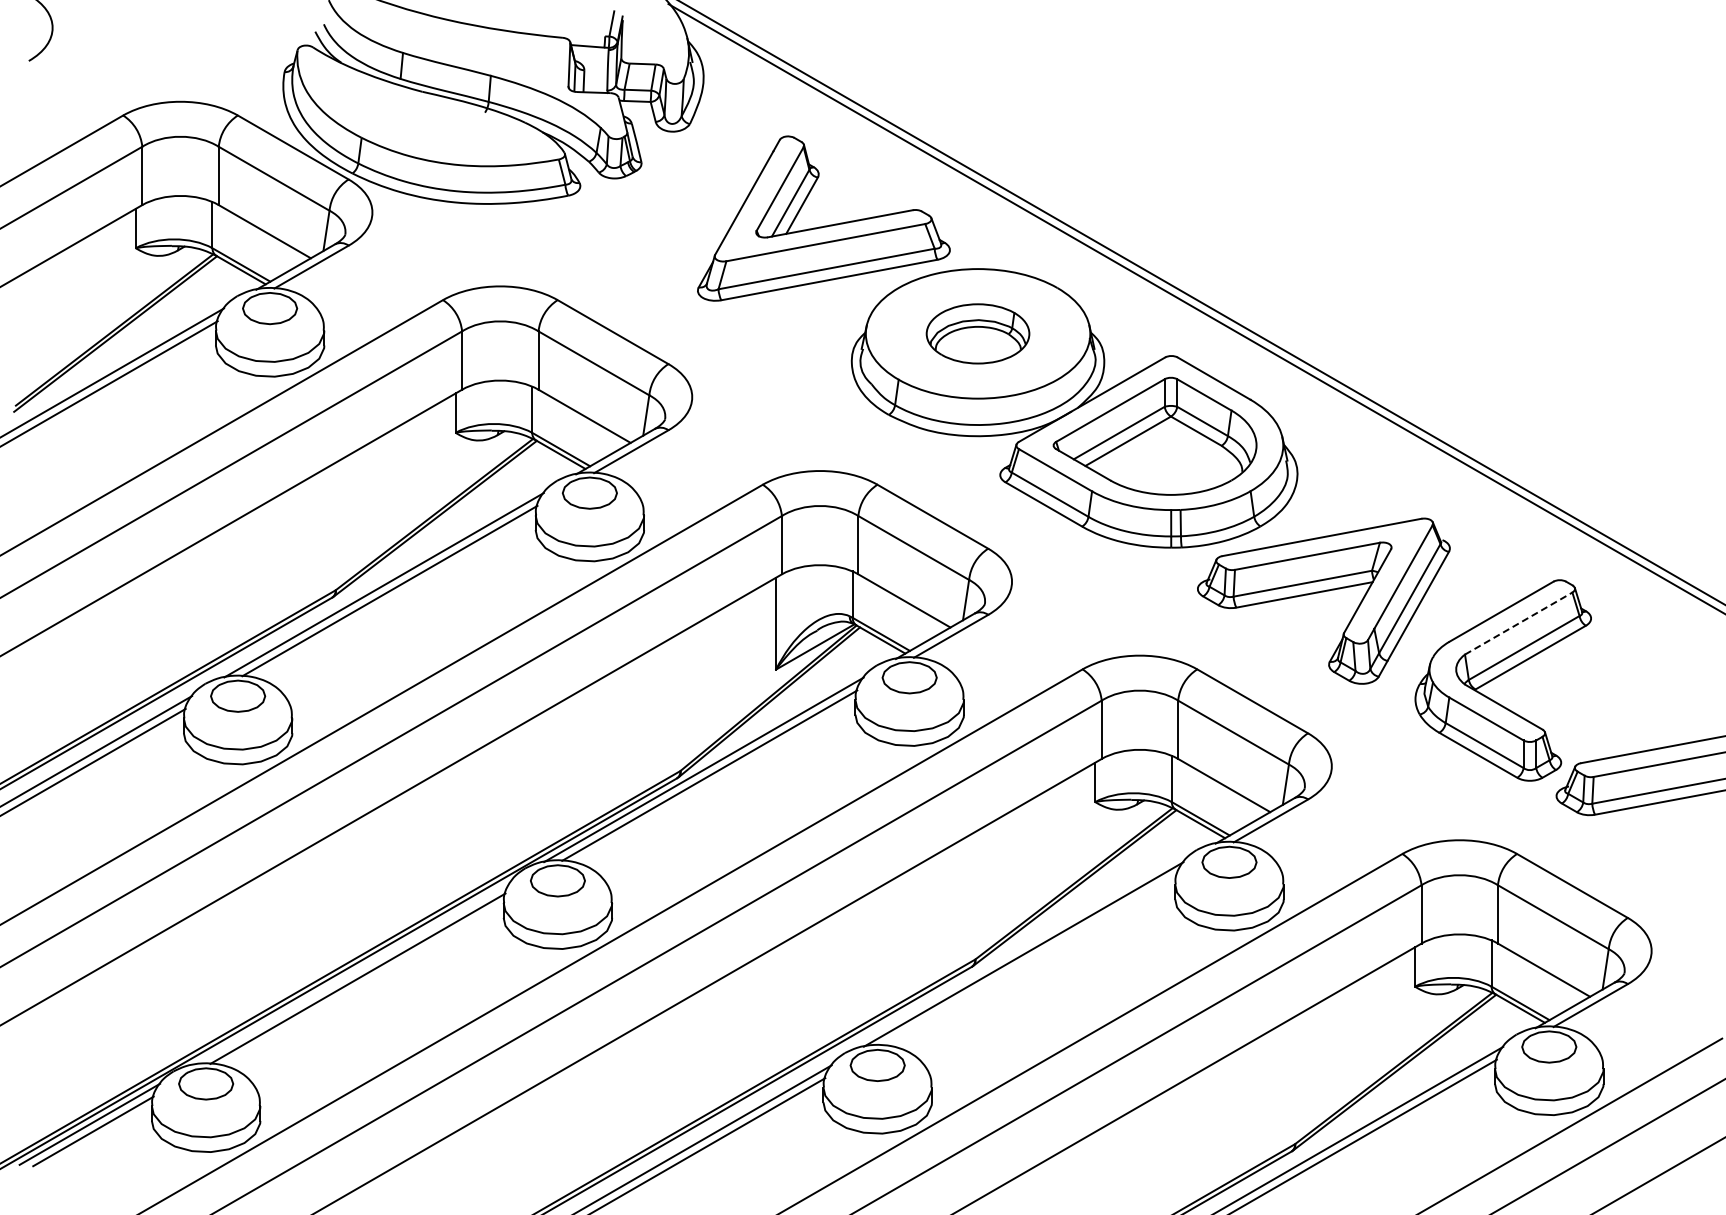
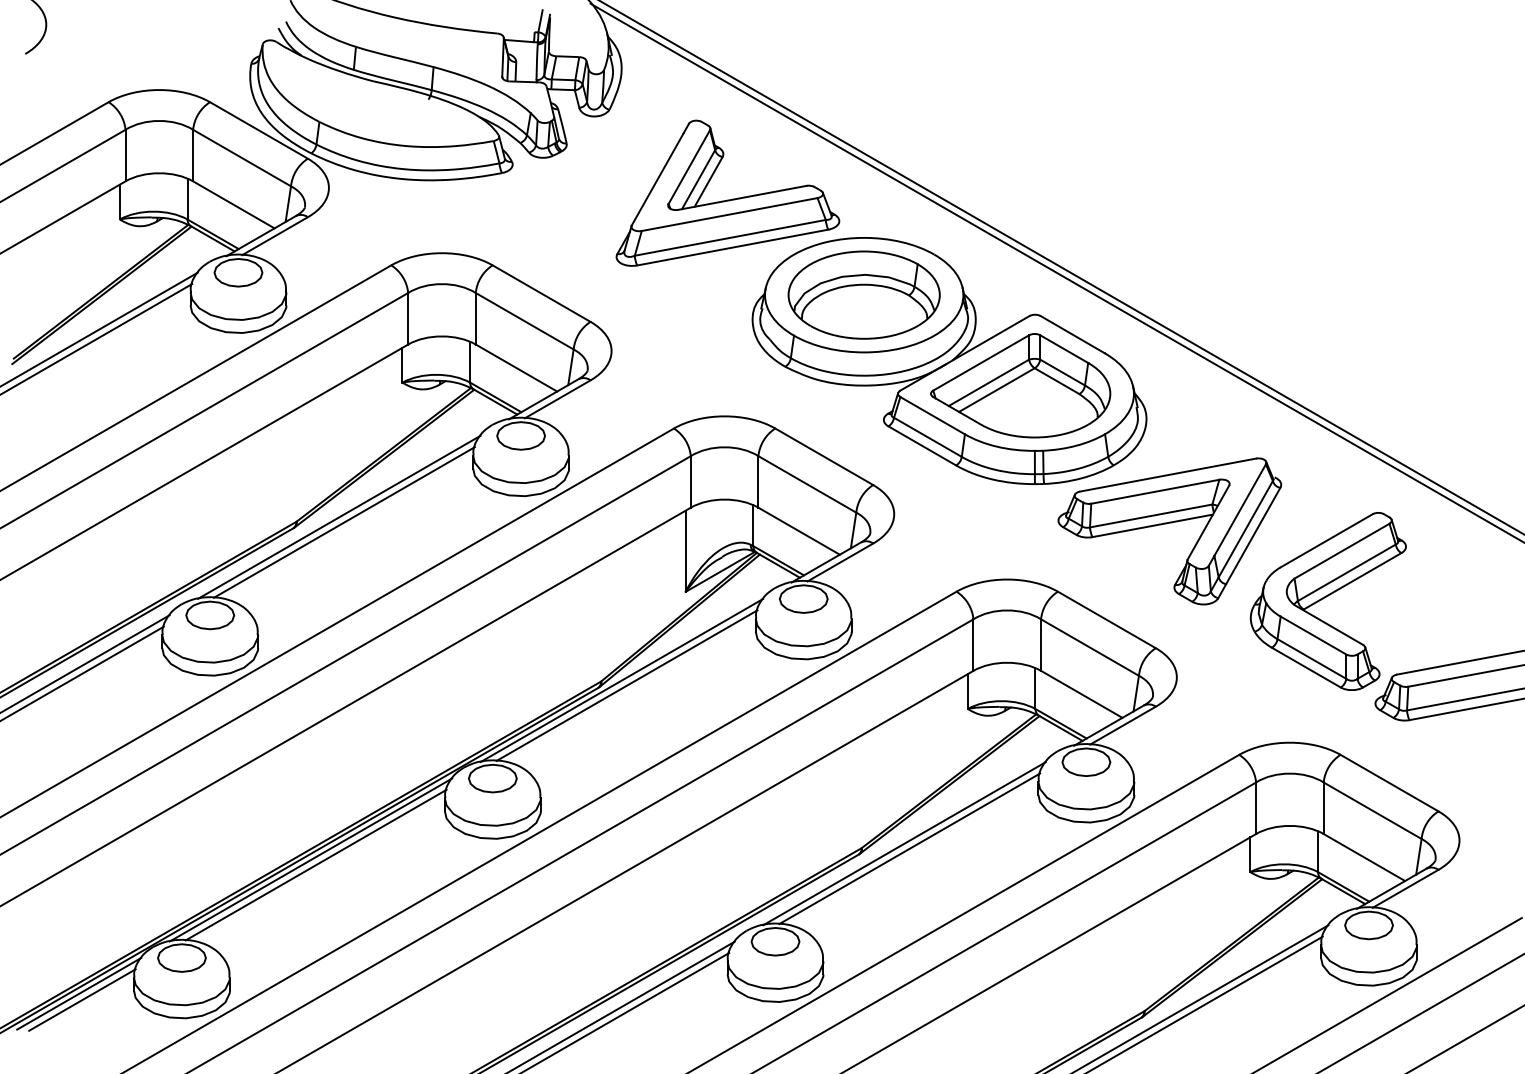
part: (977, 333) -> (863, 294), size x1.67
line: (1519, 623) -> (1342, 551), dashed -> solid
line: (1029, 960) -> (909, 848), added
line: (351, 972) -> (310, 859), added

